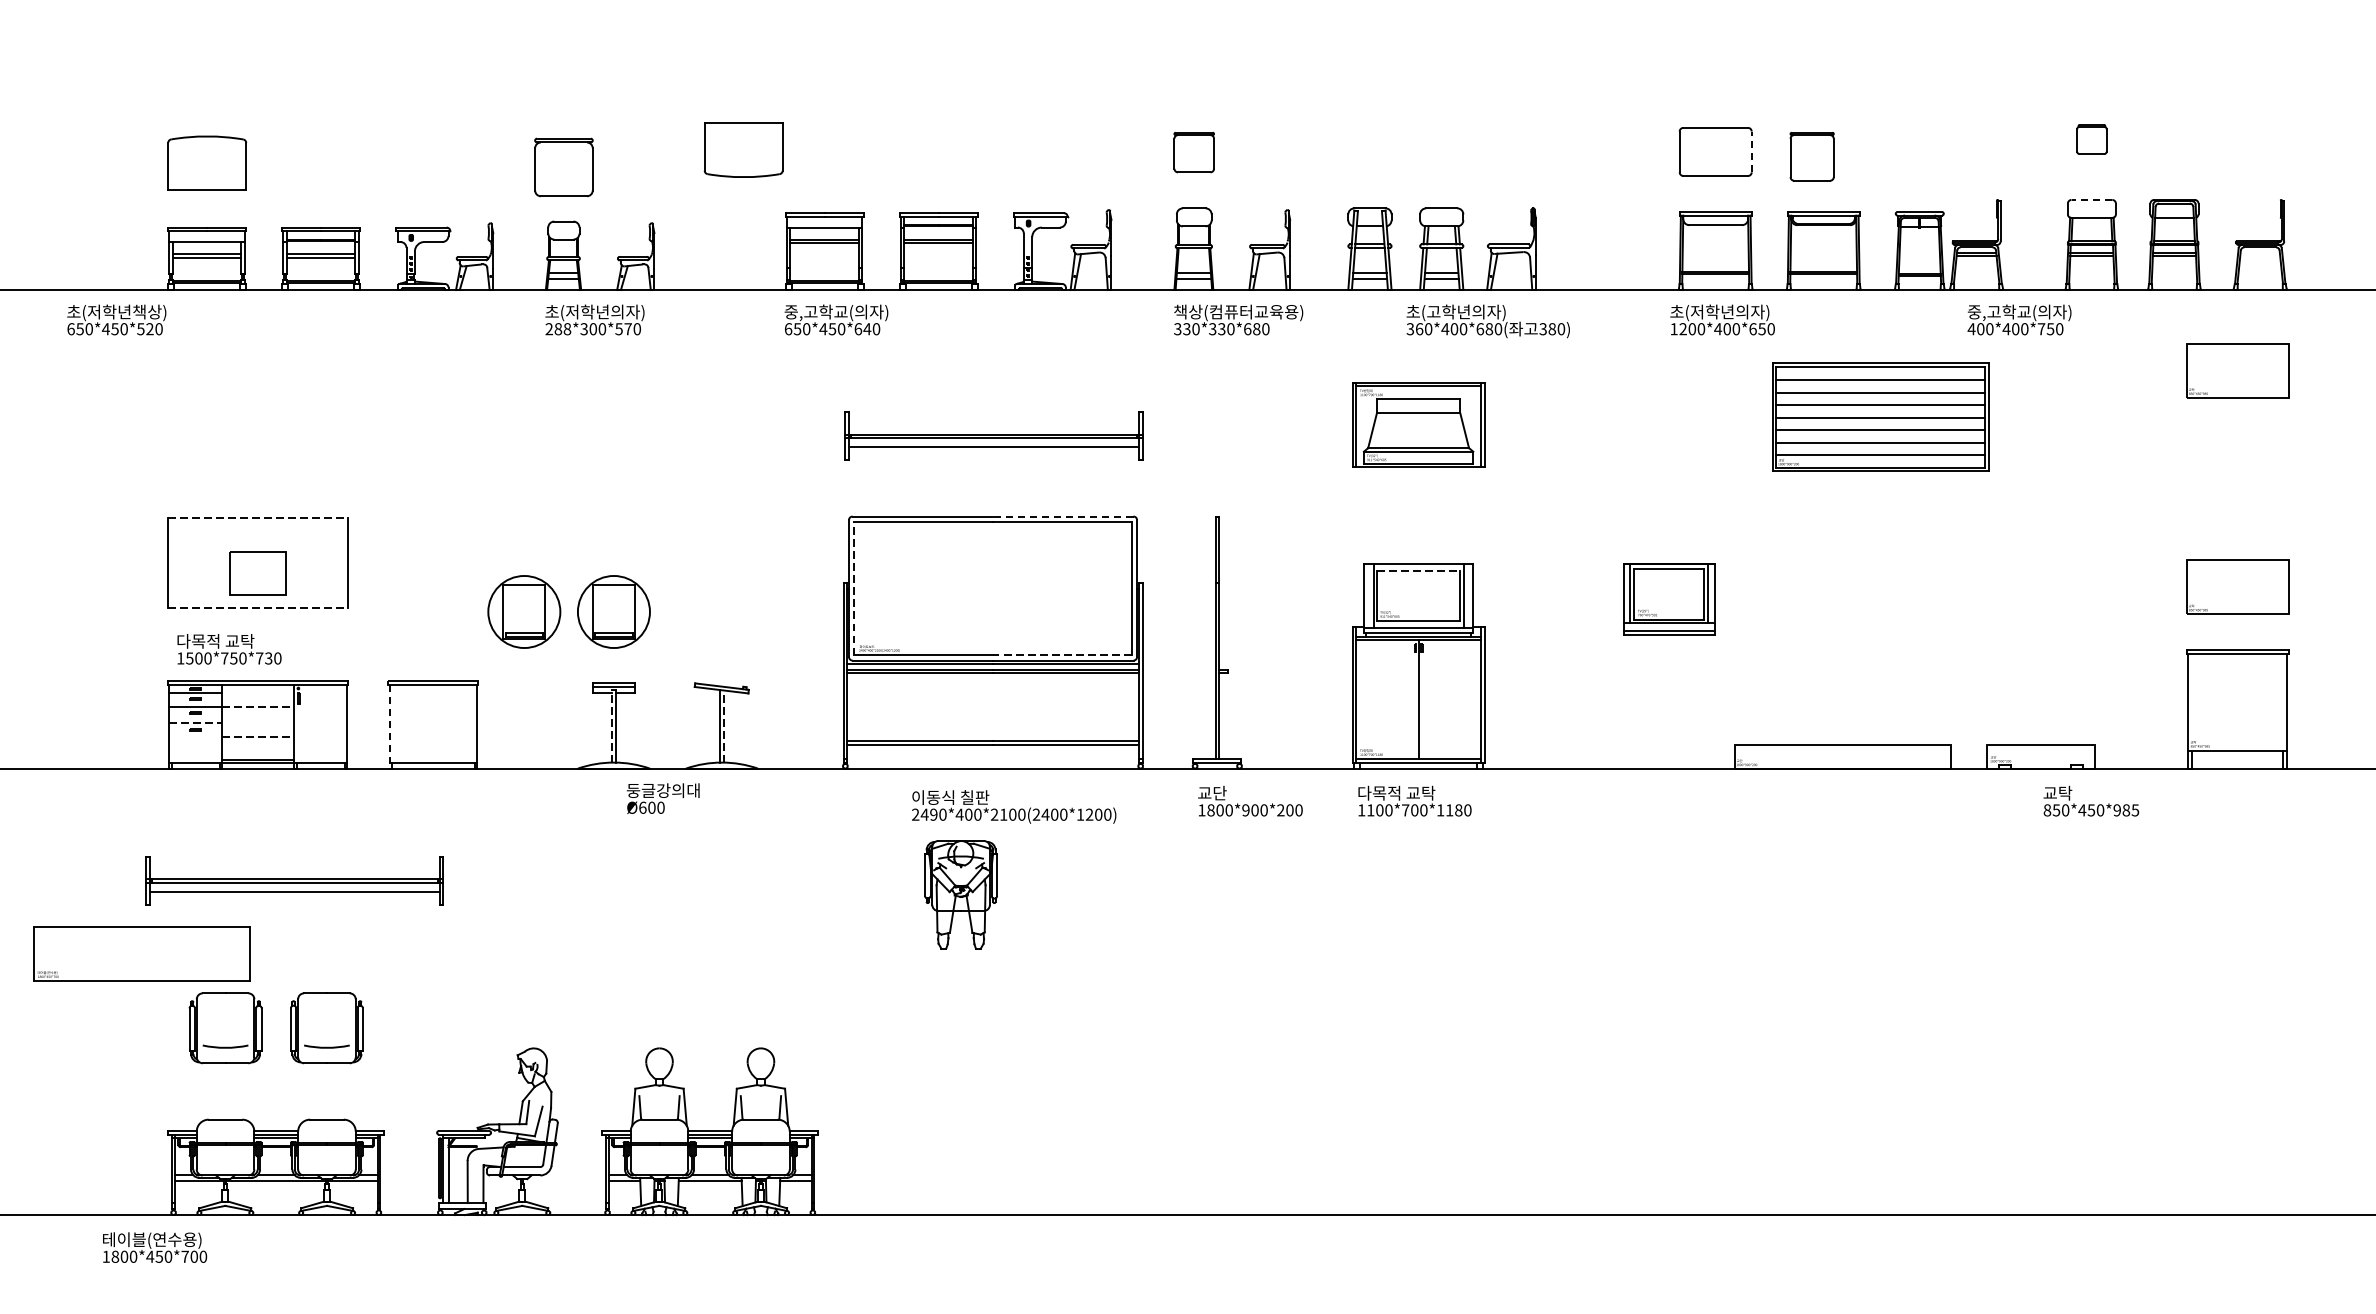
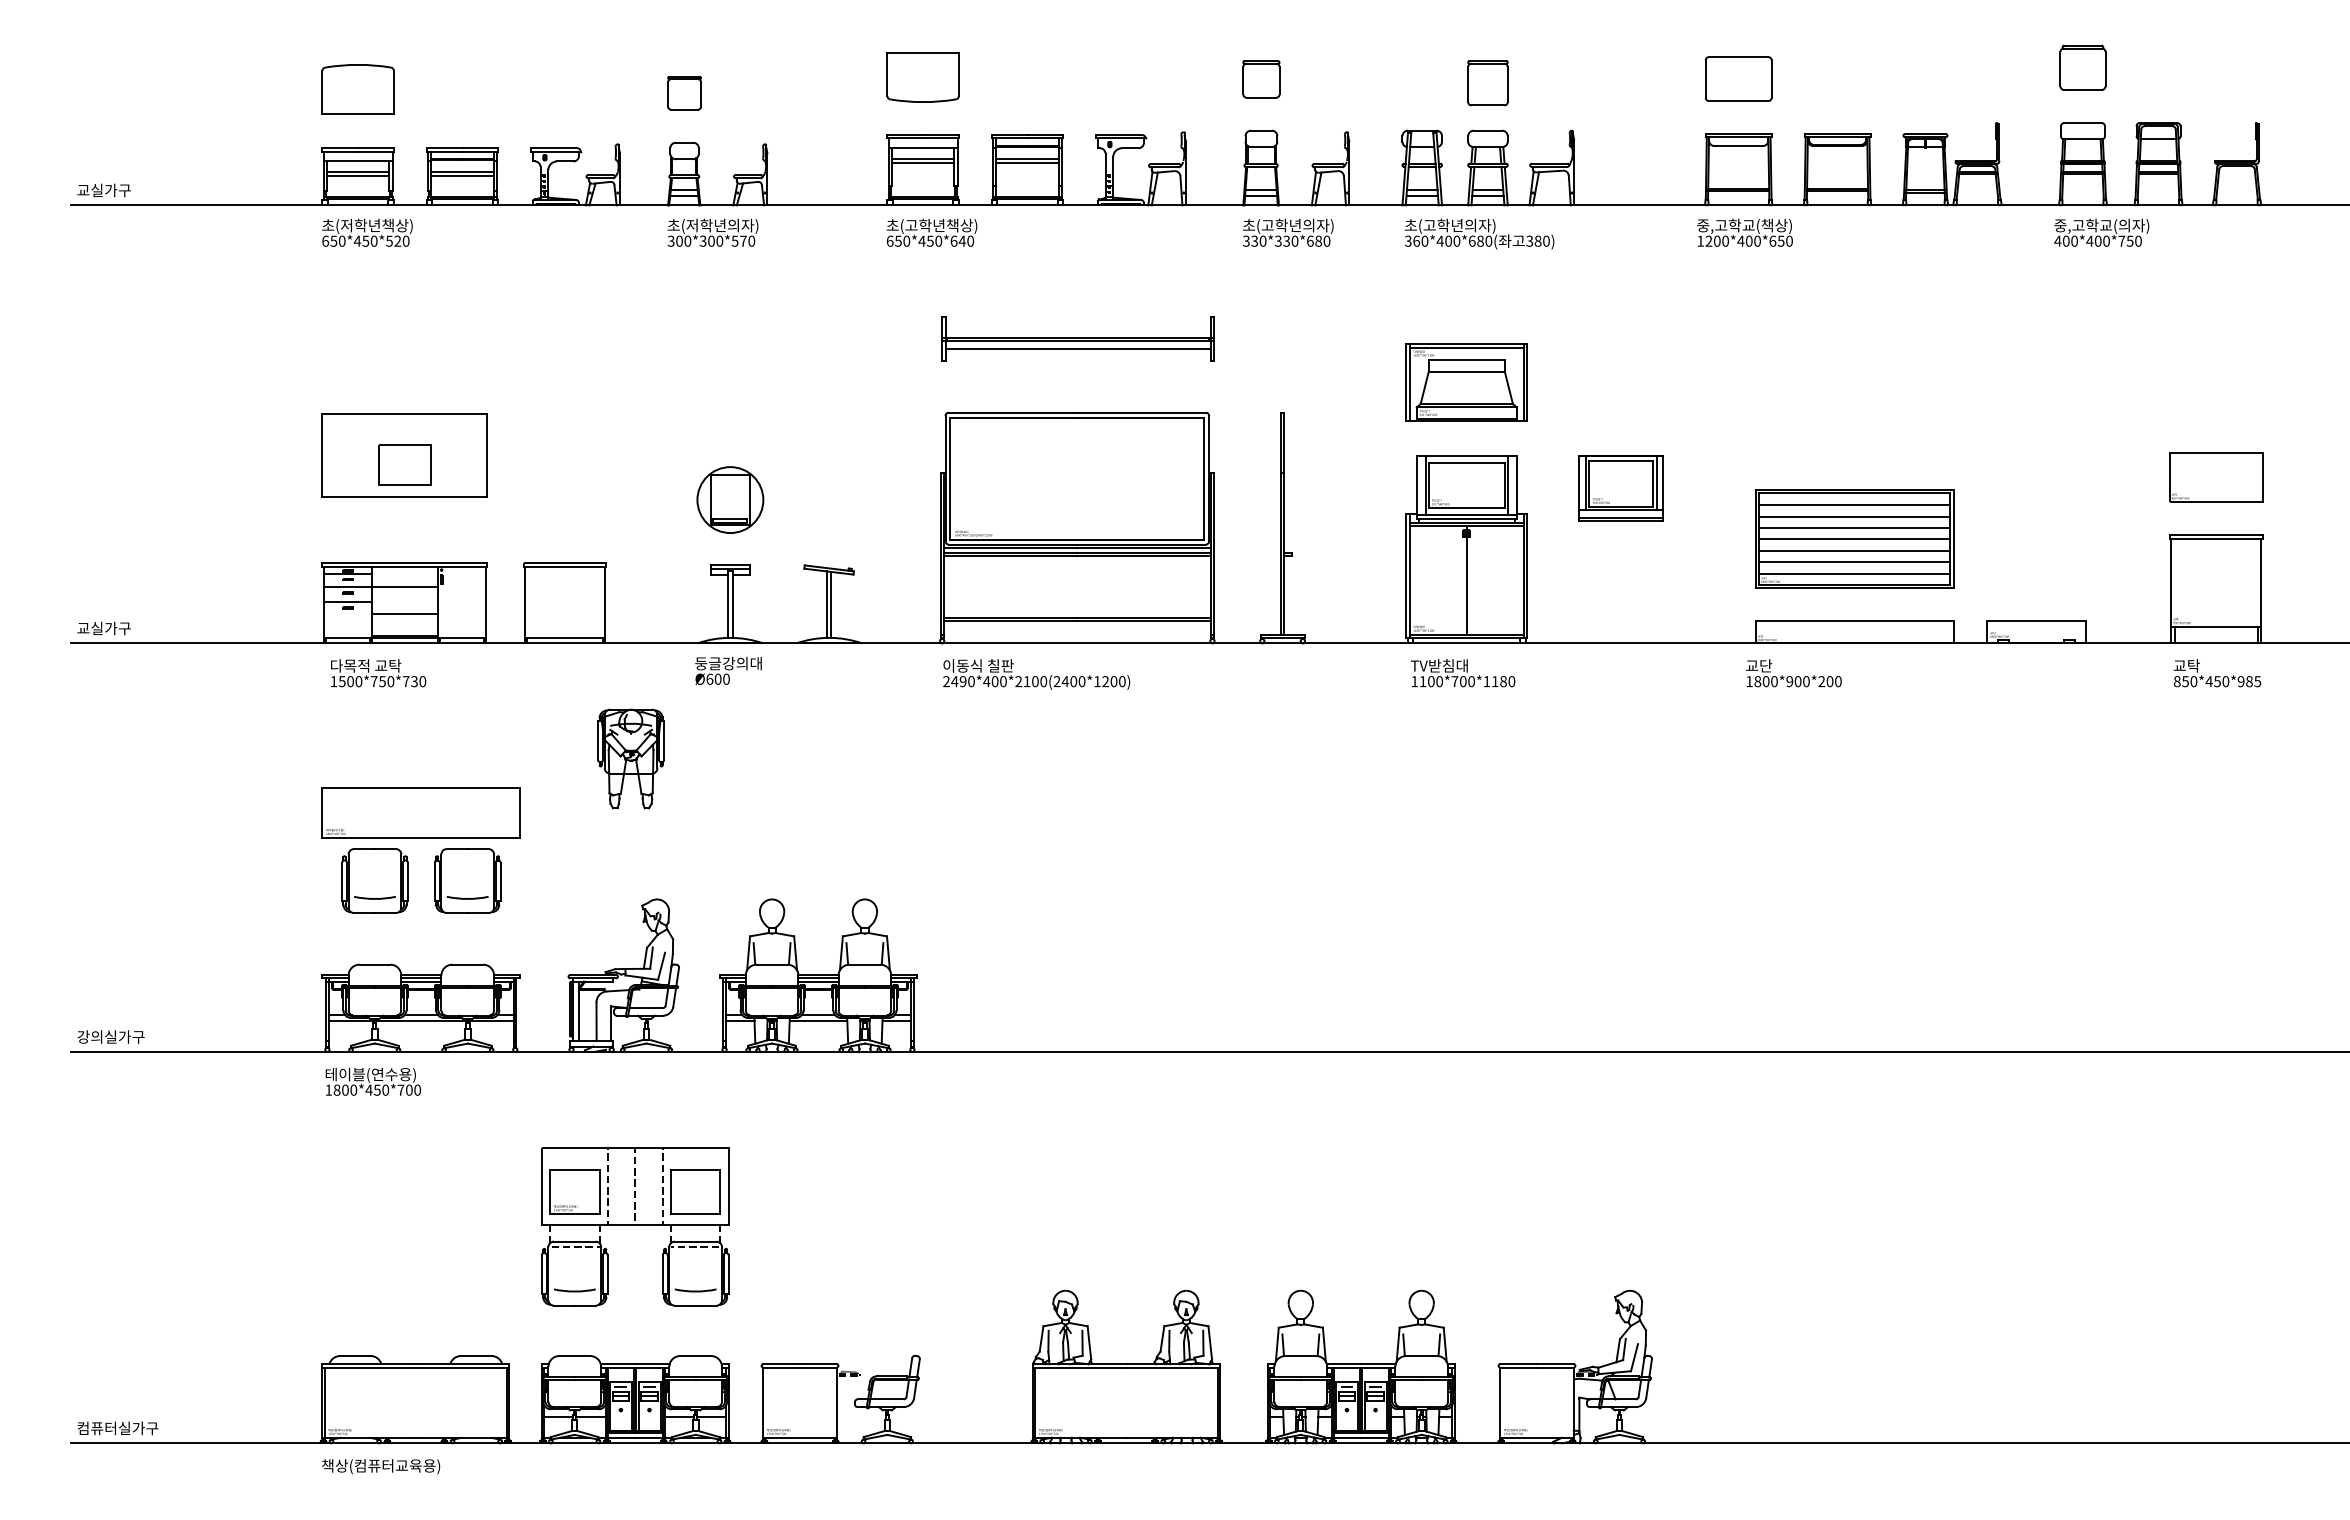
part: (2091, 139) -> (2082, 67), size x1.67
part: (742, 150) -> (922, 77), moved
line: (1751, 152) -> (1771, 79), dashed -> solid
part: (1811, 156) -> (1487, 83), moved
part: (563, 167) -> (684, 93), size x0.62
line: (2091, 200) -> (2082, 123), dashed -> solid
text: (835, 311) -> (933, 225), 중,고학교(의자) -> 초(고학년책상)
text: (1239, 311) -> (1302, 225), 책상(컴퓨터교육용) -> 초(고학년의자)
text: (1722, 311) -> (1744, 225), 초(저학년의자) -> 중,고학교(책상)
text: (116, 319) -> (367, 232), moved
text: (2019, 319) -> (2101, 232), moved
text: (1488, 320) -> (1479, 233), moved
text: (558, 329) -> (679, 241), 288*300*570 -> 300*300*570
part: (2237, 370) -> (2216, 279), removed
part: (1880, 416) -> (1854, 538), moved
part: (1418, 424) -> (1466, 382), moved
line: (1063, 516) -> (1141, 412), dashed -> solid
line: (258, 518) -> (405, 414), dashed -> solid
line: (1418, 570) -> (1466, 462), dashed -> solid
line: (854, 588) -> (950, 478), dashed -> solid
part: (1668, 599) -> (1620, 488), moved
line: (258, 608) -> (405, 496), dashed -> solid
part: (524, 611) -> (648, 499), removed
text: (229, 649) -> (378, 673), moved
line: (1062, 655) -> (1140, 539), dashed -> solid
line: (257, 707) -> (404, 587), dashed -> solid
line: (196, 723) -> (348, 602), dashed -> solid
line: (611, 726) -> (728, 604), dashed -> solid
line: (724, 726) -> (831, 604), dashed -> solid
line: (388, 727) -> (524, 605), dashed -> solid
line: (257, 737) -> (404, 614), dashed -> solid
text: (1396, 792) -> (1446, 665), 다목적 교탁 -> TV받침대
text: (663, 798) -> (728, 670), moved
text: (1250, 801) -> (1793, 673), moved
text: (2091, 801) -> (2217, 673), moved
text: (1013, 806) -> (1036, 674), moved
part: (293, 880) -> (437, 745), removed
part: (960, 894) -> (630, 758), moved
part: (140, 953) -> (420, 812), moved
text: (155, 1247) -> (373, 1081), moved

